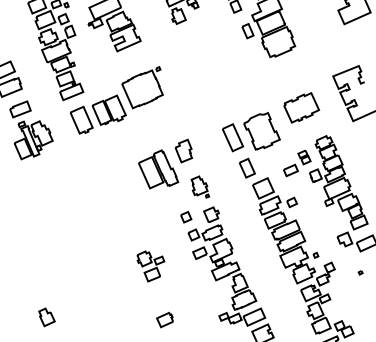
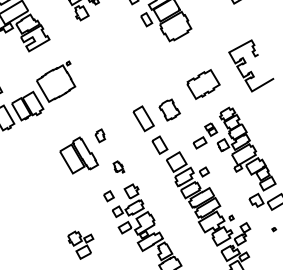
part: (261, 131) -> (169, 110), size x0.6
part: (183, 150) -> (99, 135), size x0.6
part: (200, 186) -> (118, 166), size x0.6

